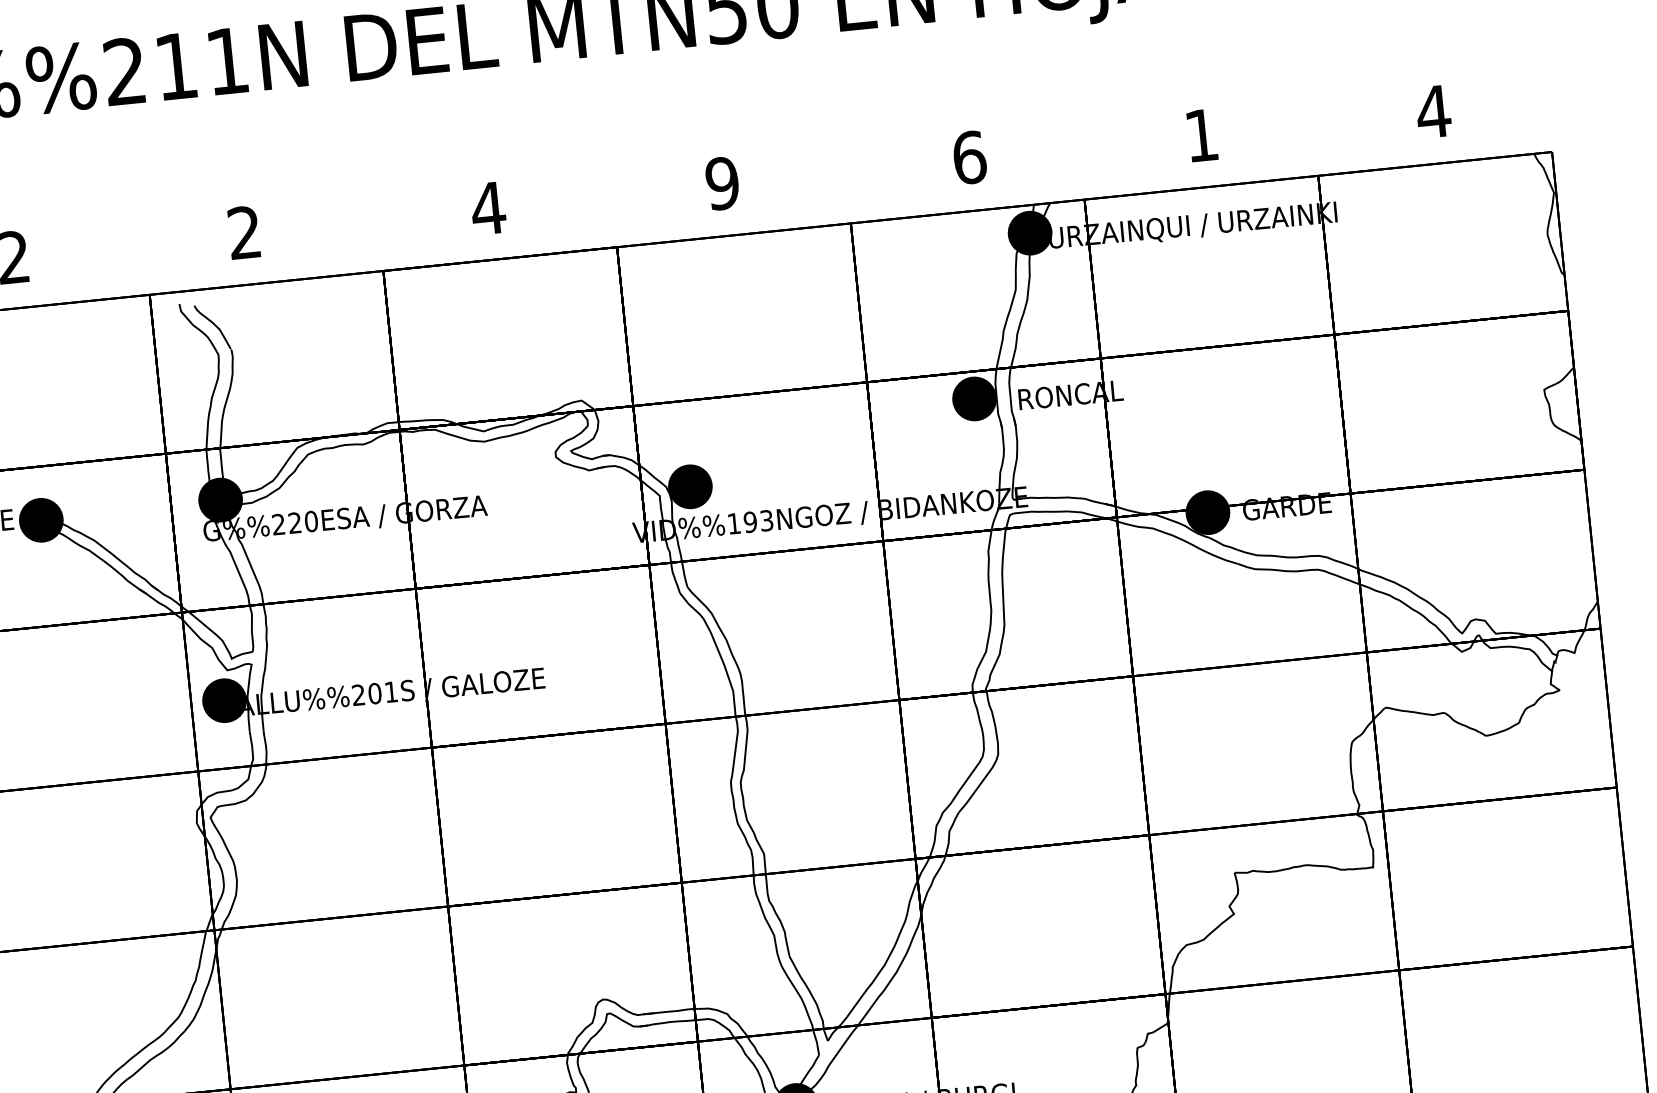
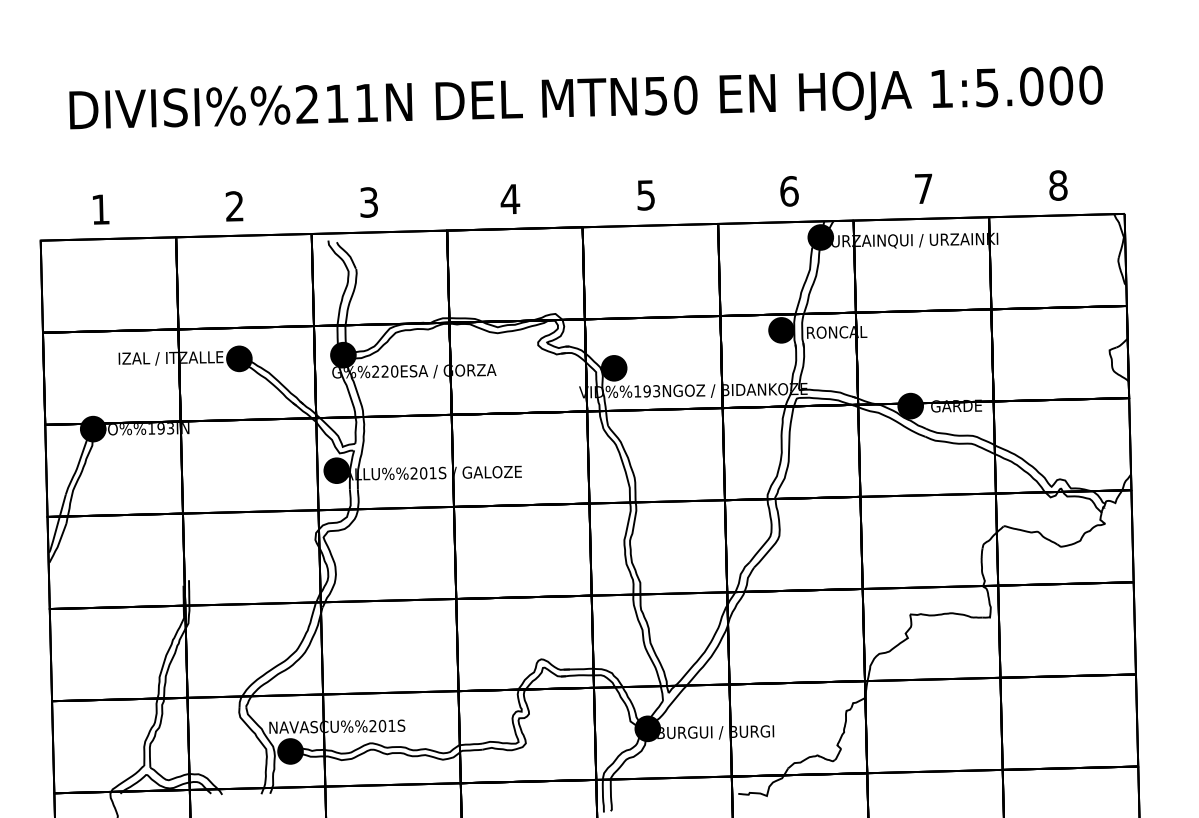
text: (1434, 111) -> (1058, 185), 4 -> 8
text: (1201, 134) -> (923, 188), 1 -> 7
text: (721, 183) -> (645, 195), 9 -> 5
text: (243, 232) -> (368, 202), 2 -> 3

